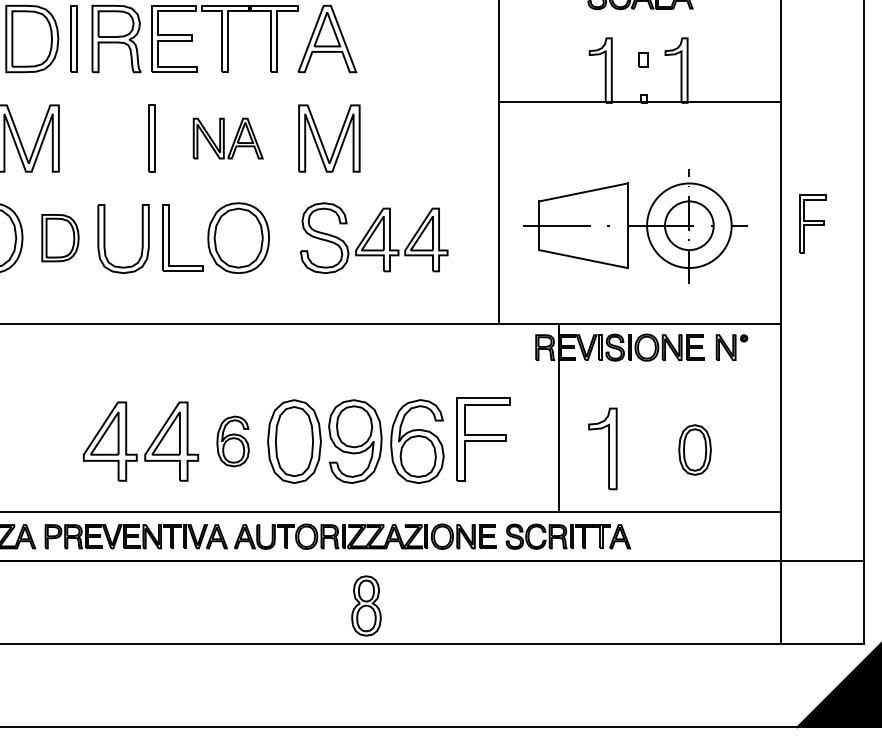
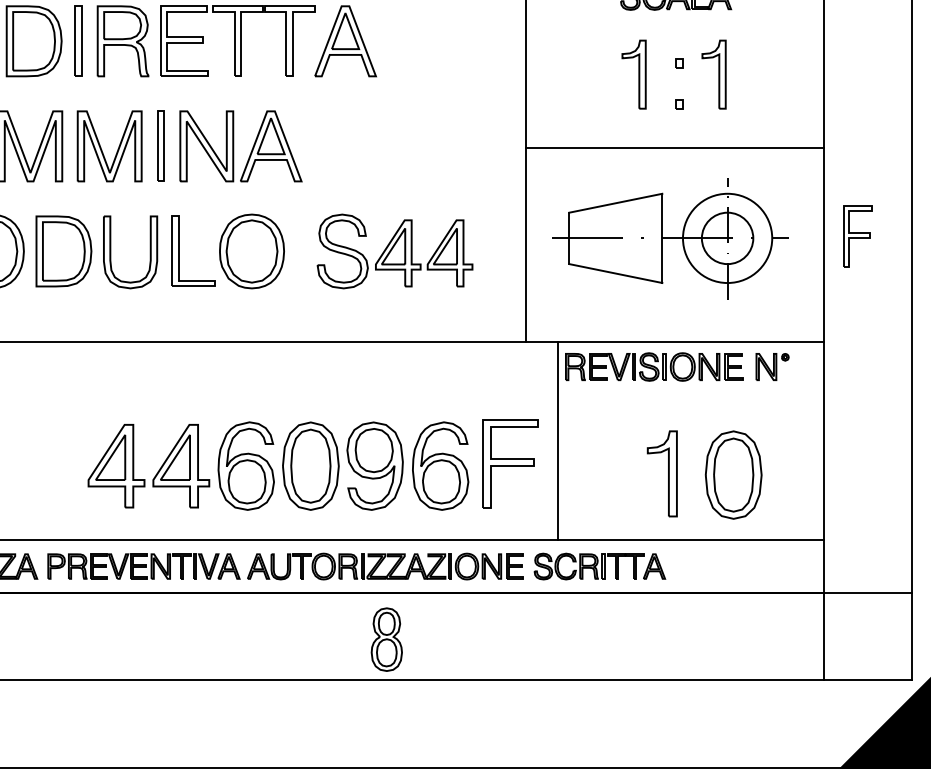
part: (643, 60) -> (679, 63), size x0.62
line: (639, 102) -> (674, 148), moved
part: (227, 138) -> (240, 146), size x1.67
part: (322, 141) -> (102, 149), moved
part: (60, 238) -> (63, 251), size x1.43
line: (558, 417) -> (557, 440), moved
part: (232, 440) -> (245, 465), size x1.67
part: (608, 448) -> (668, 473), moved
part: (694, 449) -> (733, 474), size x1.67

